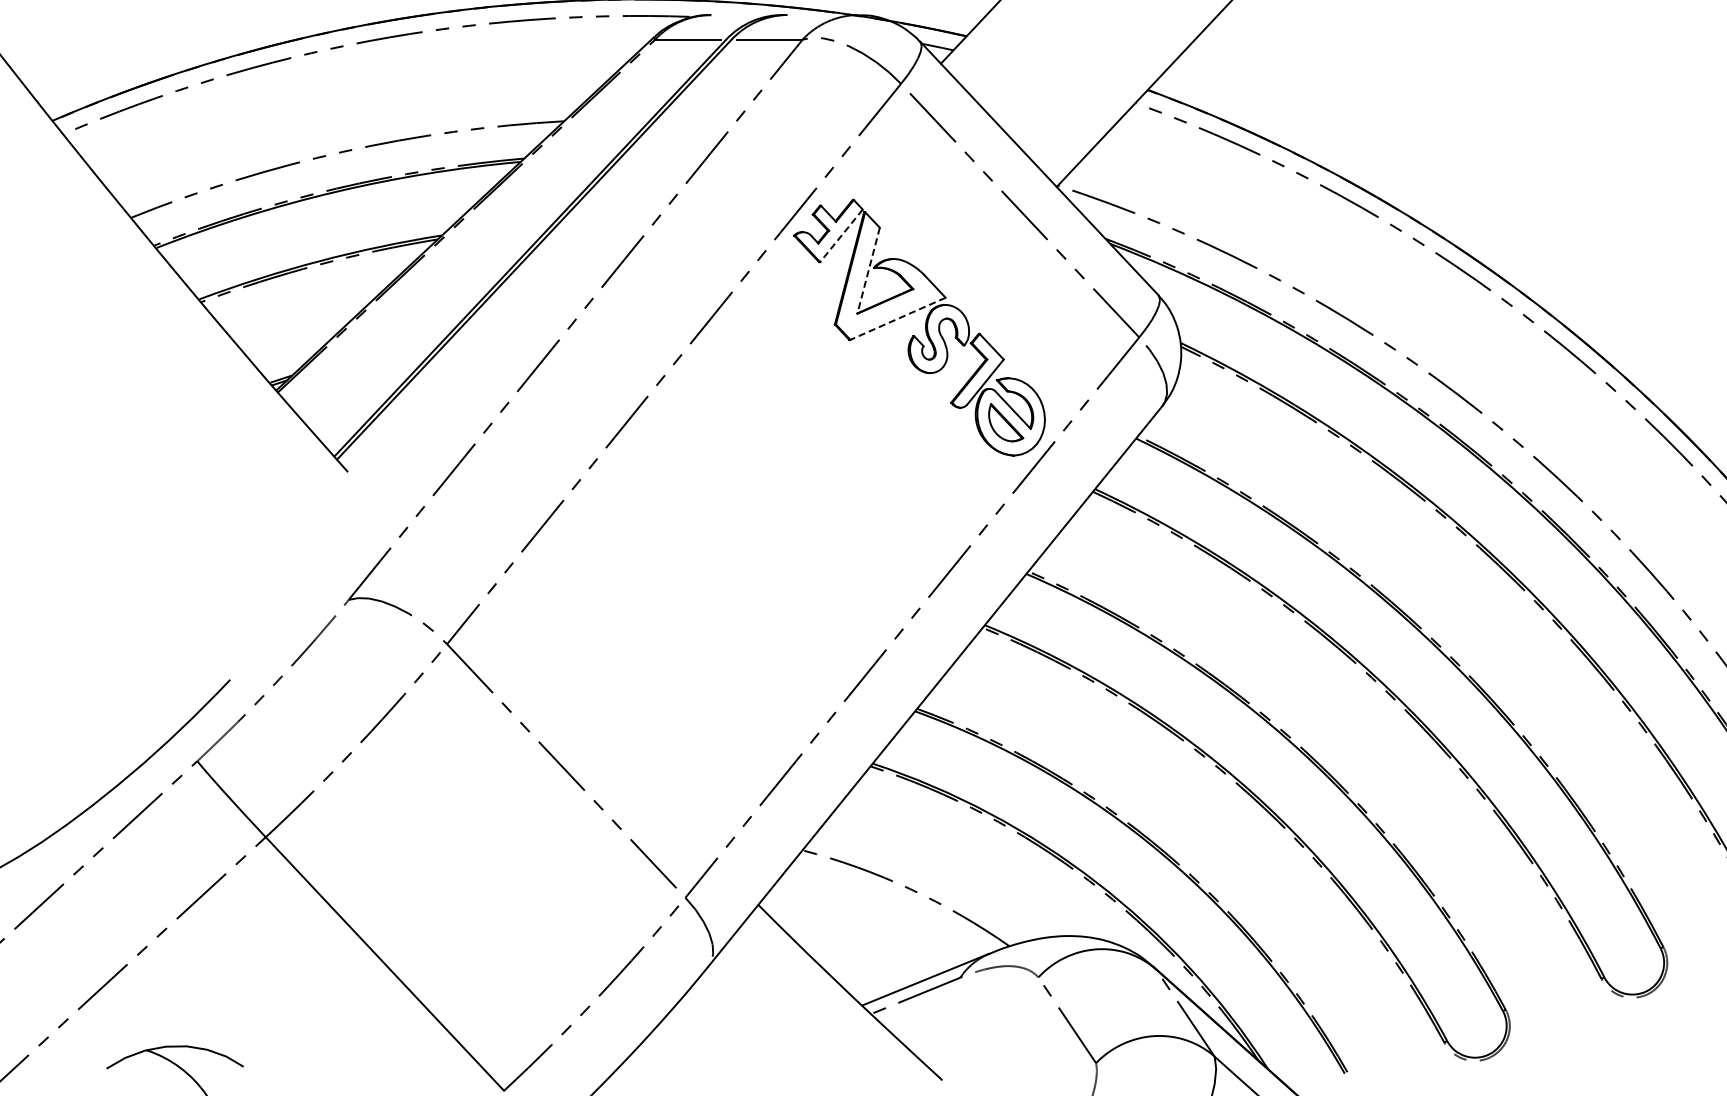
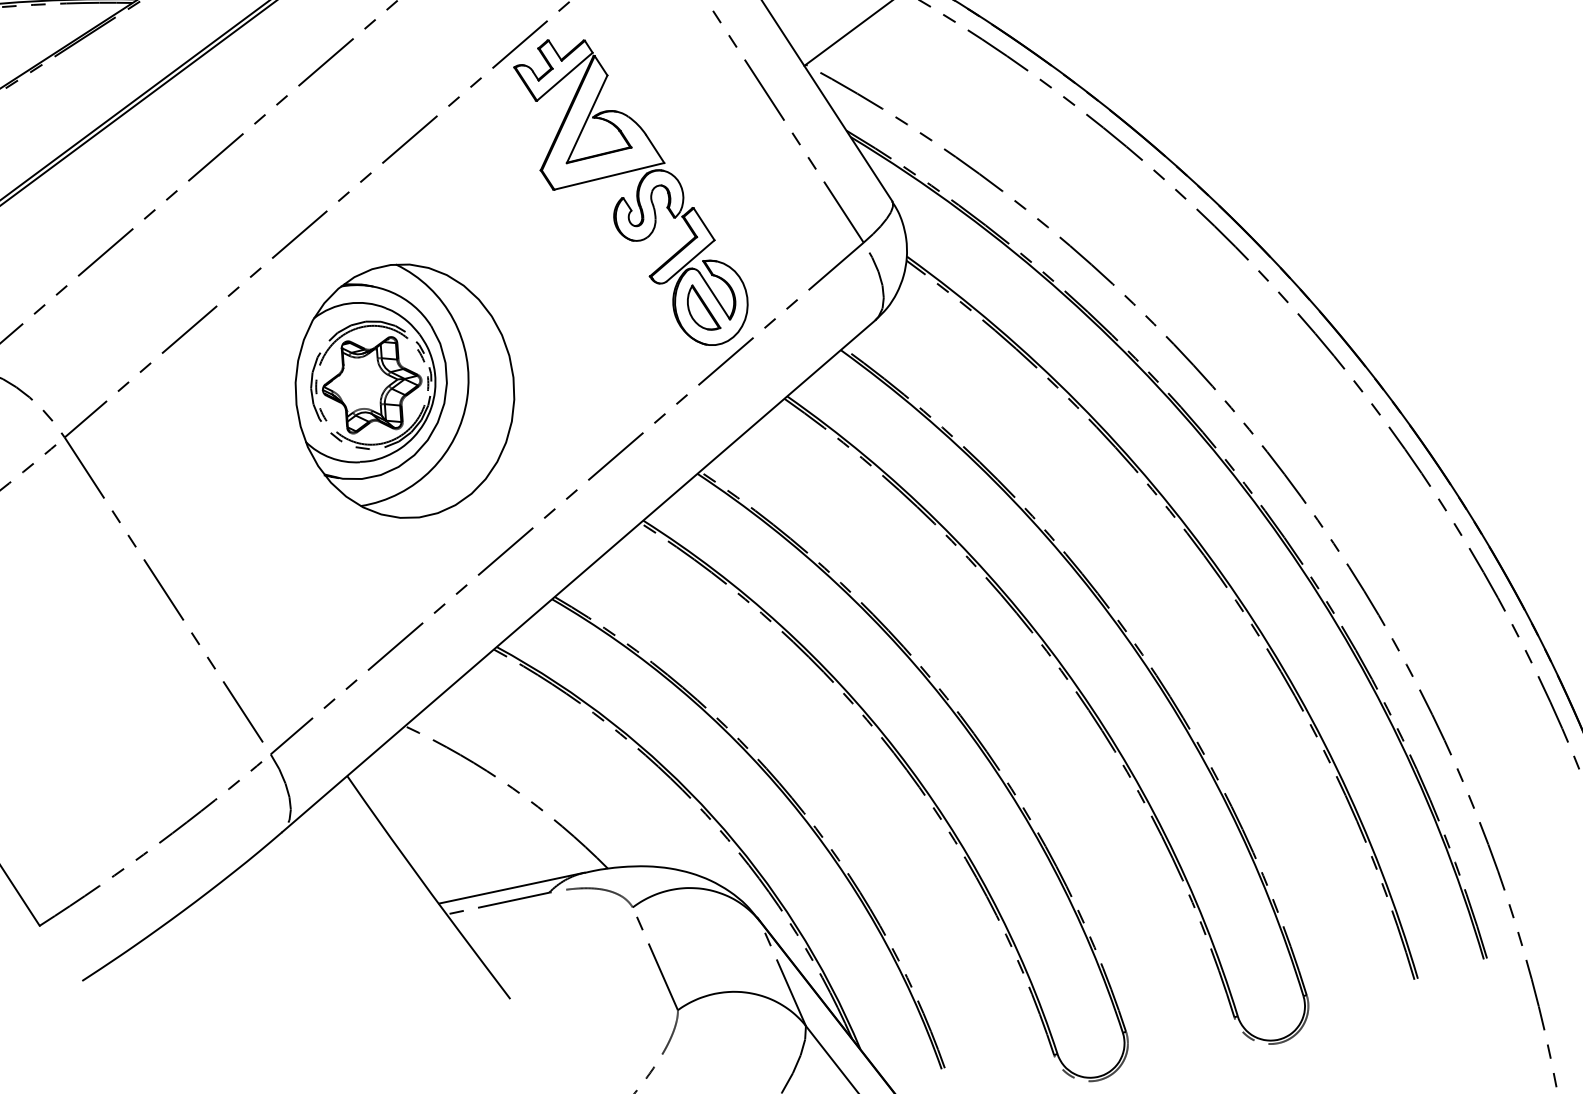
line: (841, 235) -> (564, 76), dashed -> solid
line: (868, 271) -> (586, 120), dashed -> solid
line: (897, 319) -> (608, 176), dashed -> solid
part: (747, 546) -> (404, 390), added

